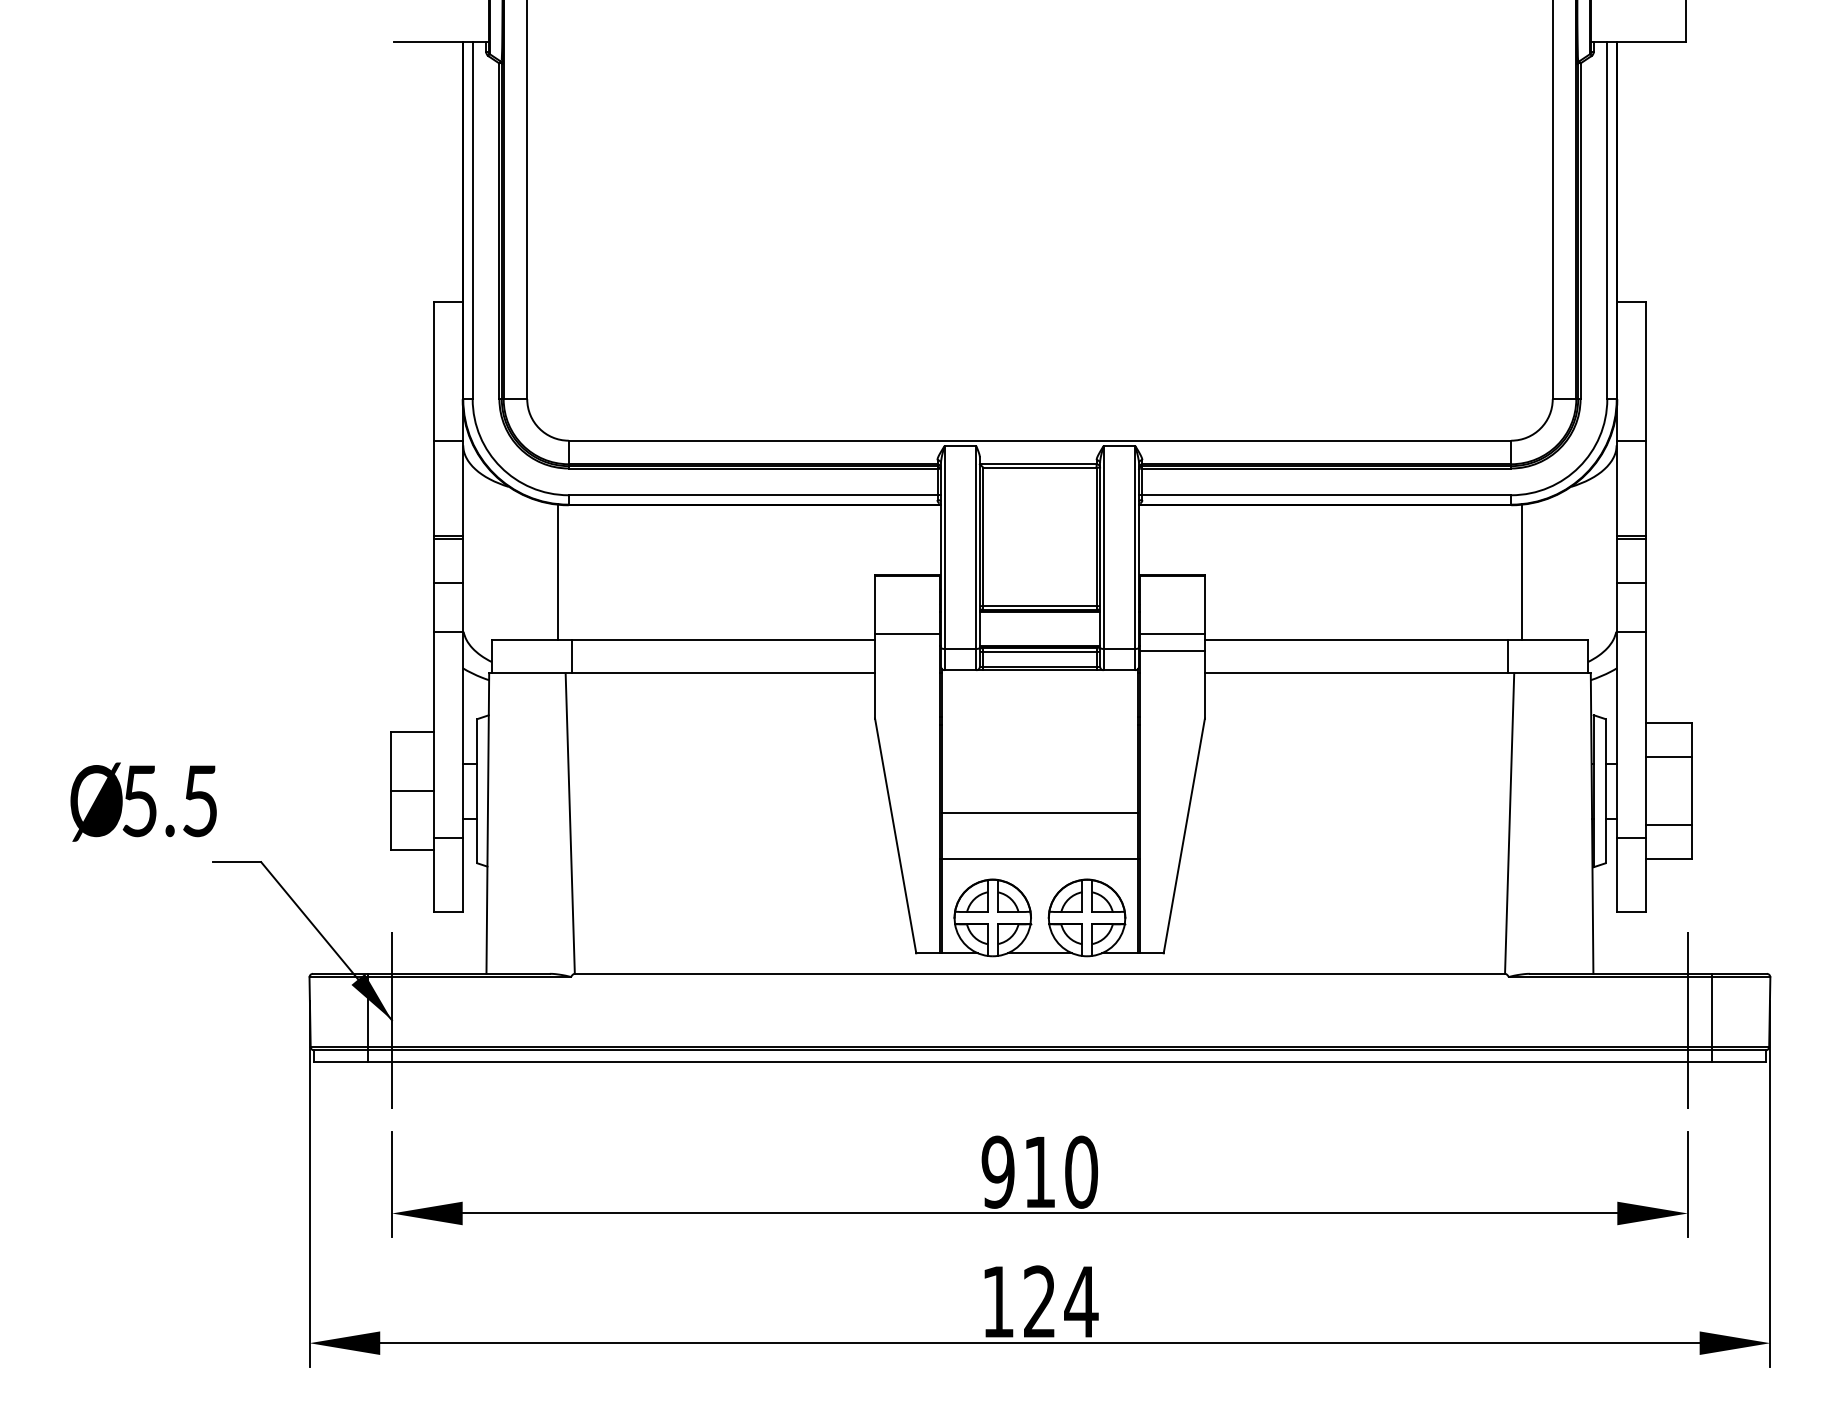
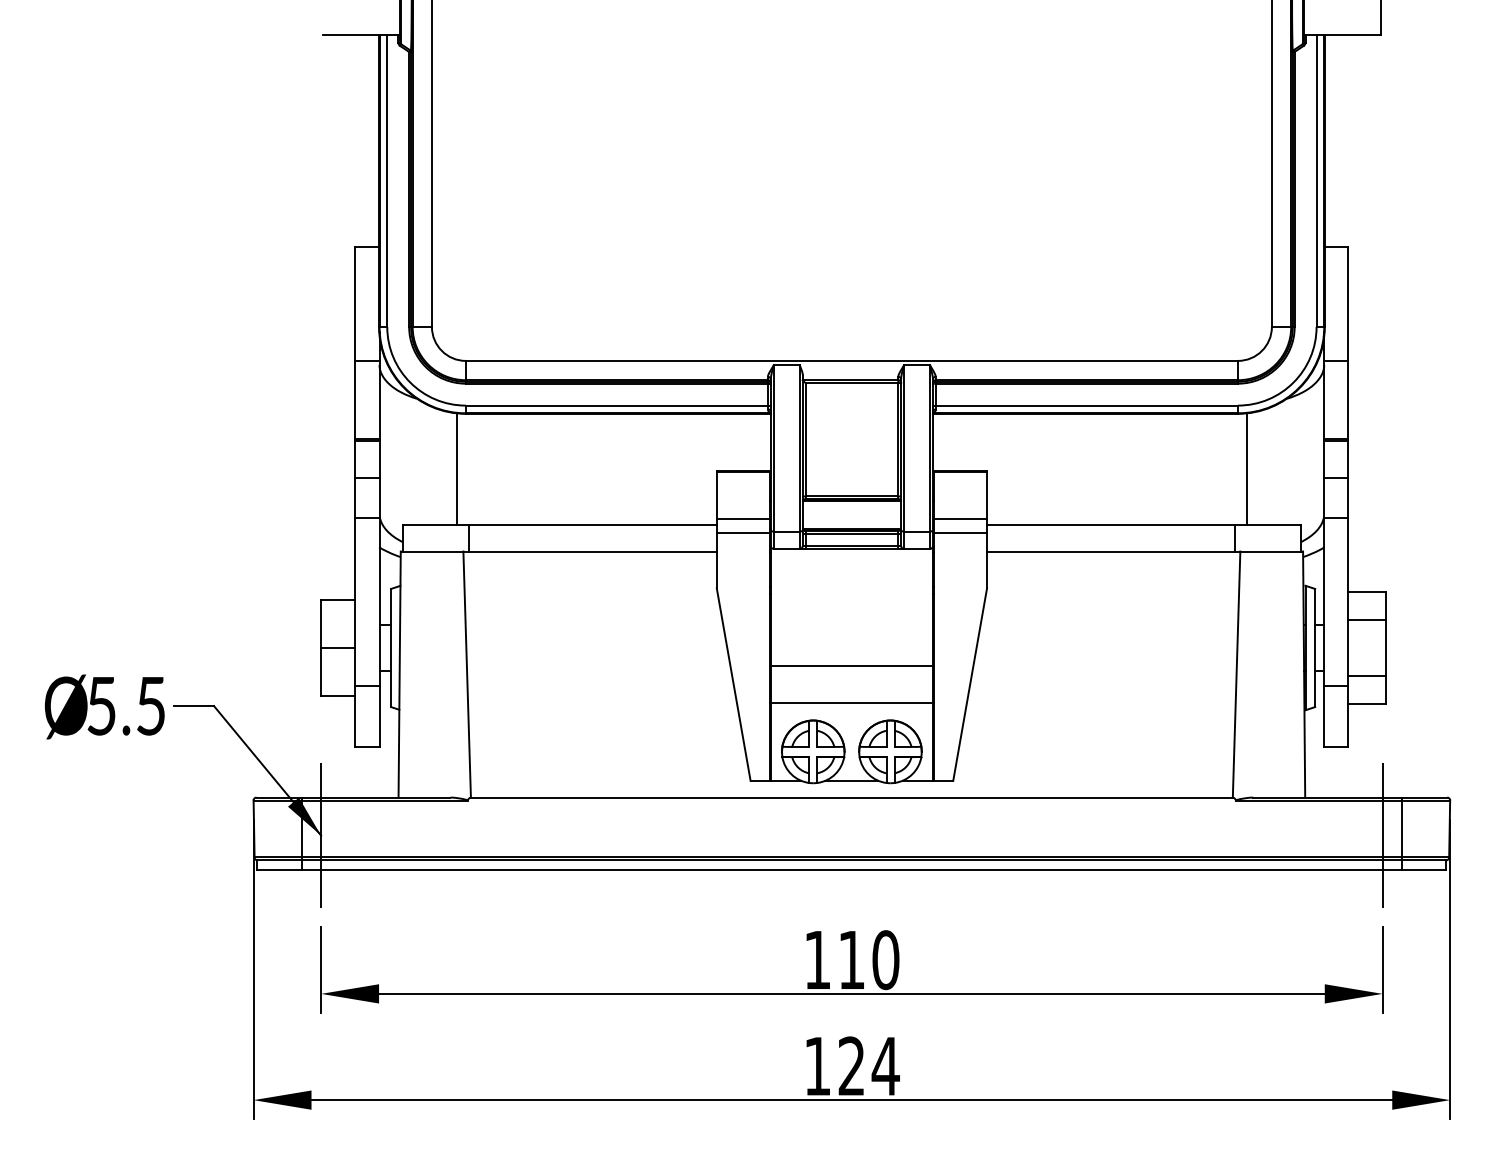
line: (906, 651) -> (742, 533), added
text: (143, 801) -> (104, 706), moved
text: (997, 1172) -> (817, 960), 910 -> 110

